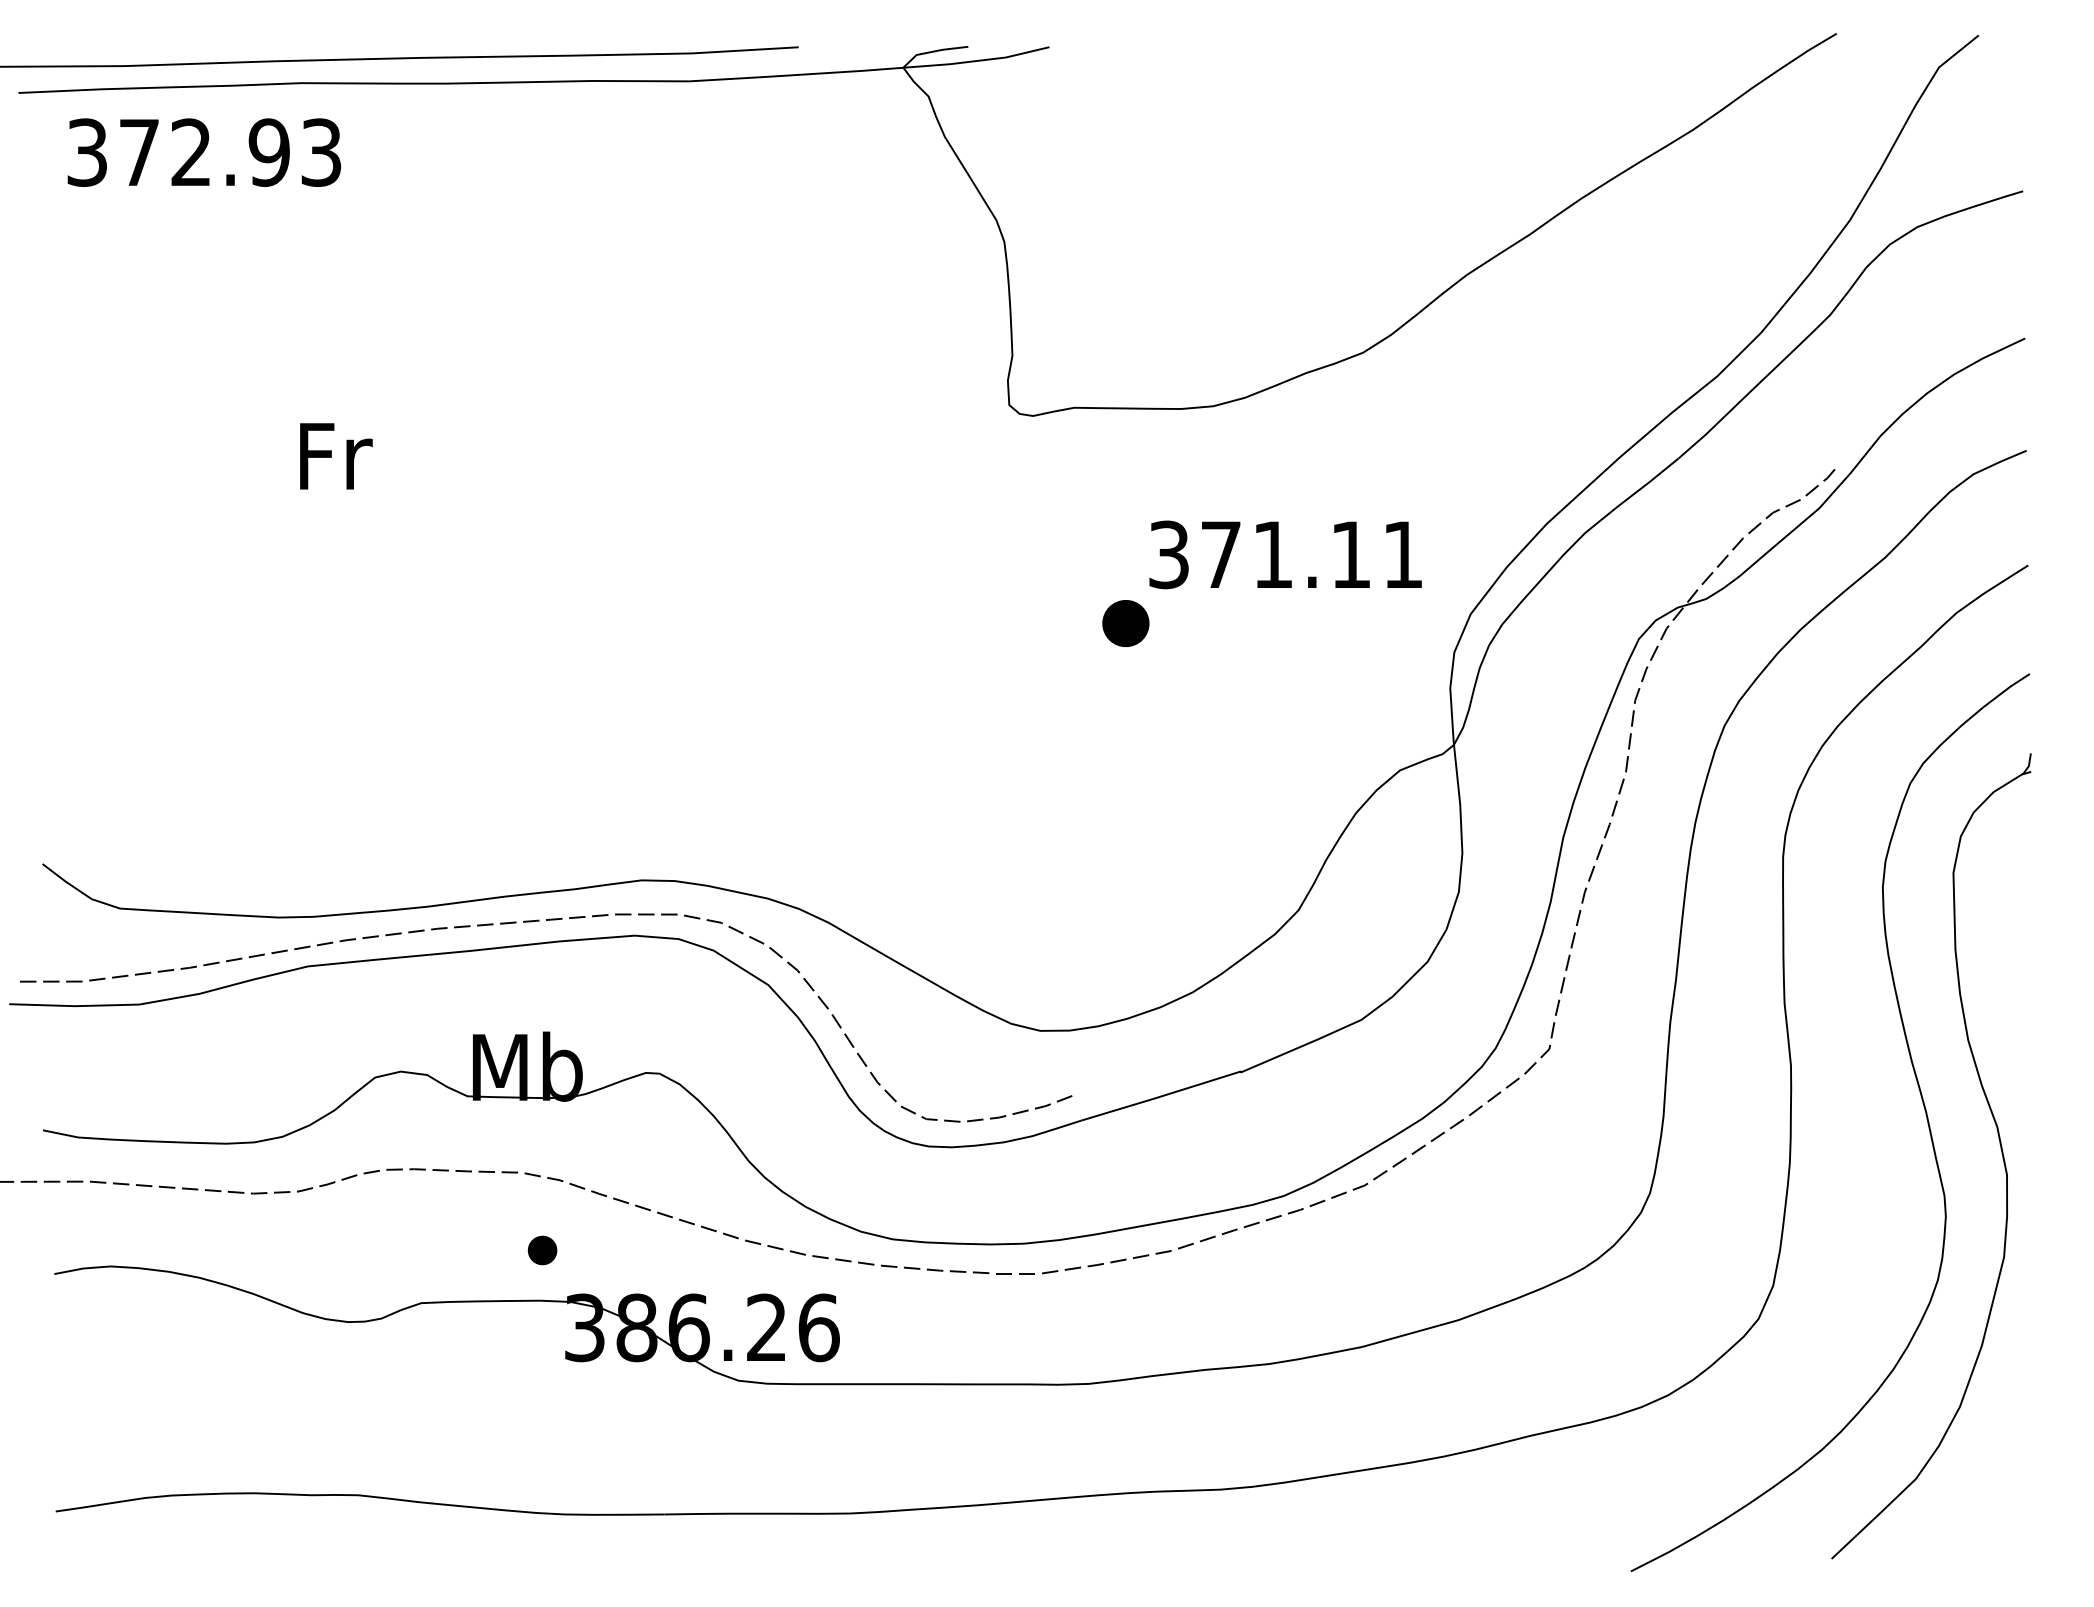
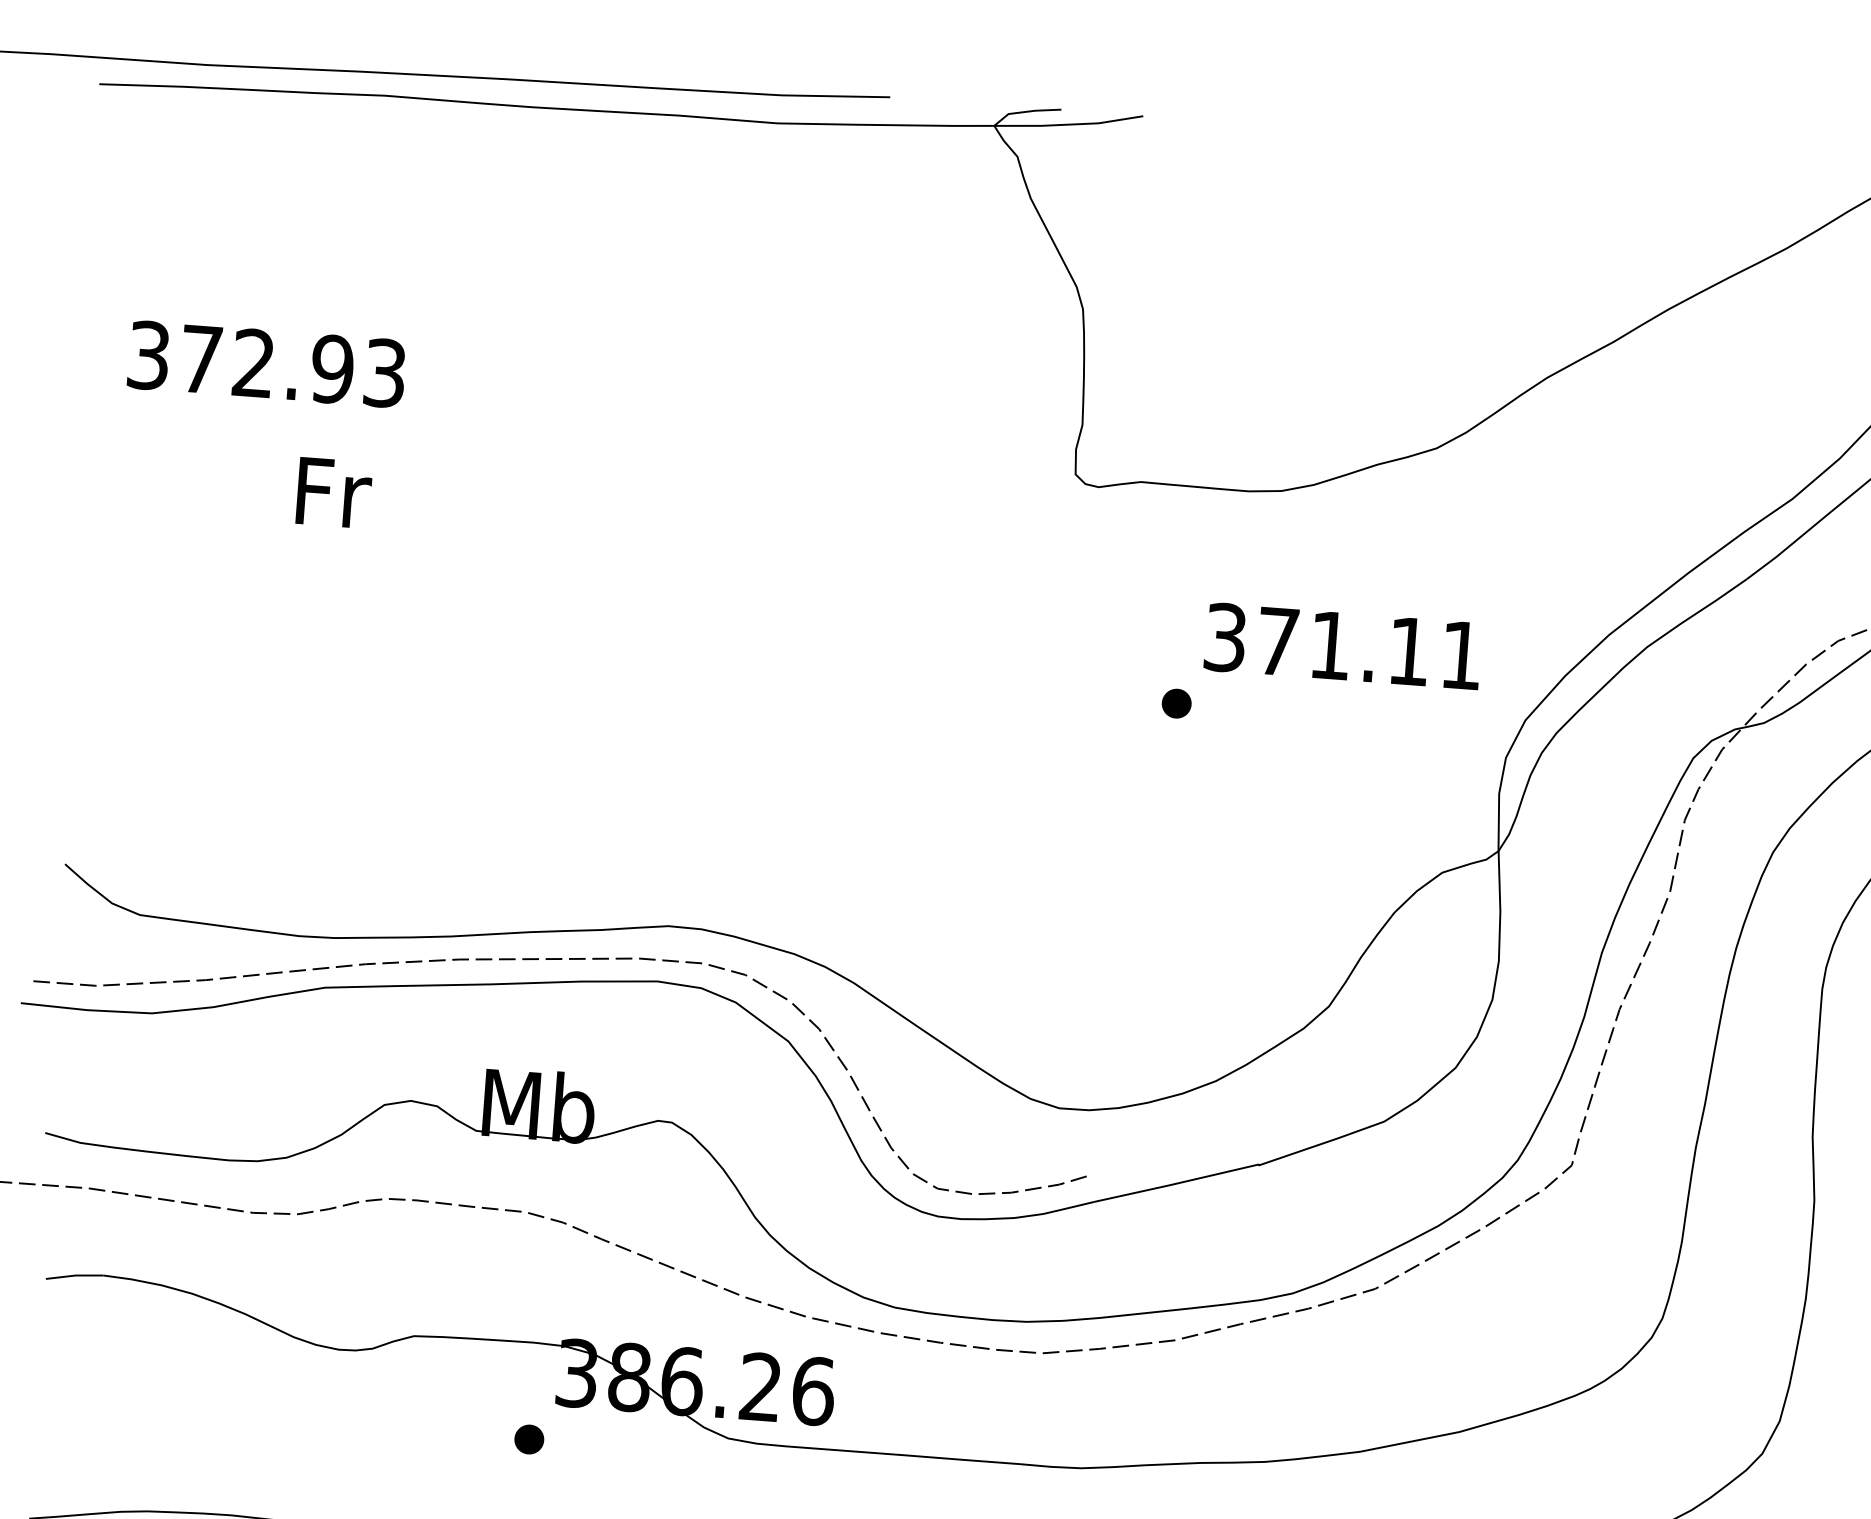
text: (203, 152) -> (266, 364), moved
text: (336, 456) -> (334, 493), moved
part: (1125, 623) -> (1176, 703), size x0.62
part: (542, 1250) -> (529, 1439), moved

